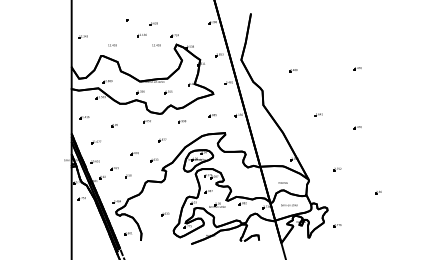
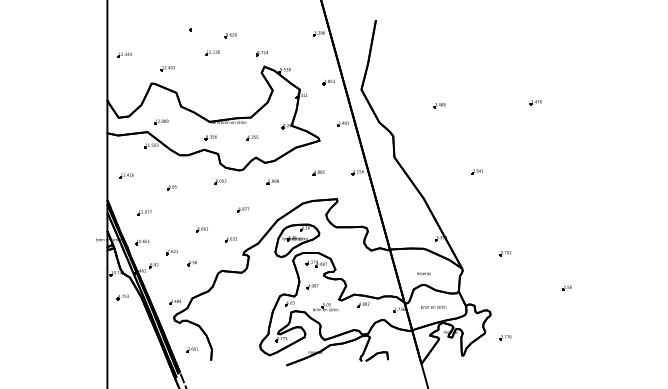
part: (156, 45) -> (234, 67), removed
part: (357, 127) -> (535, 190), removed
part: (165, 214) -> (247, 321), removed

